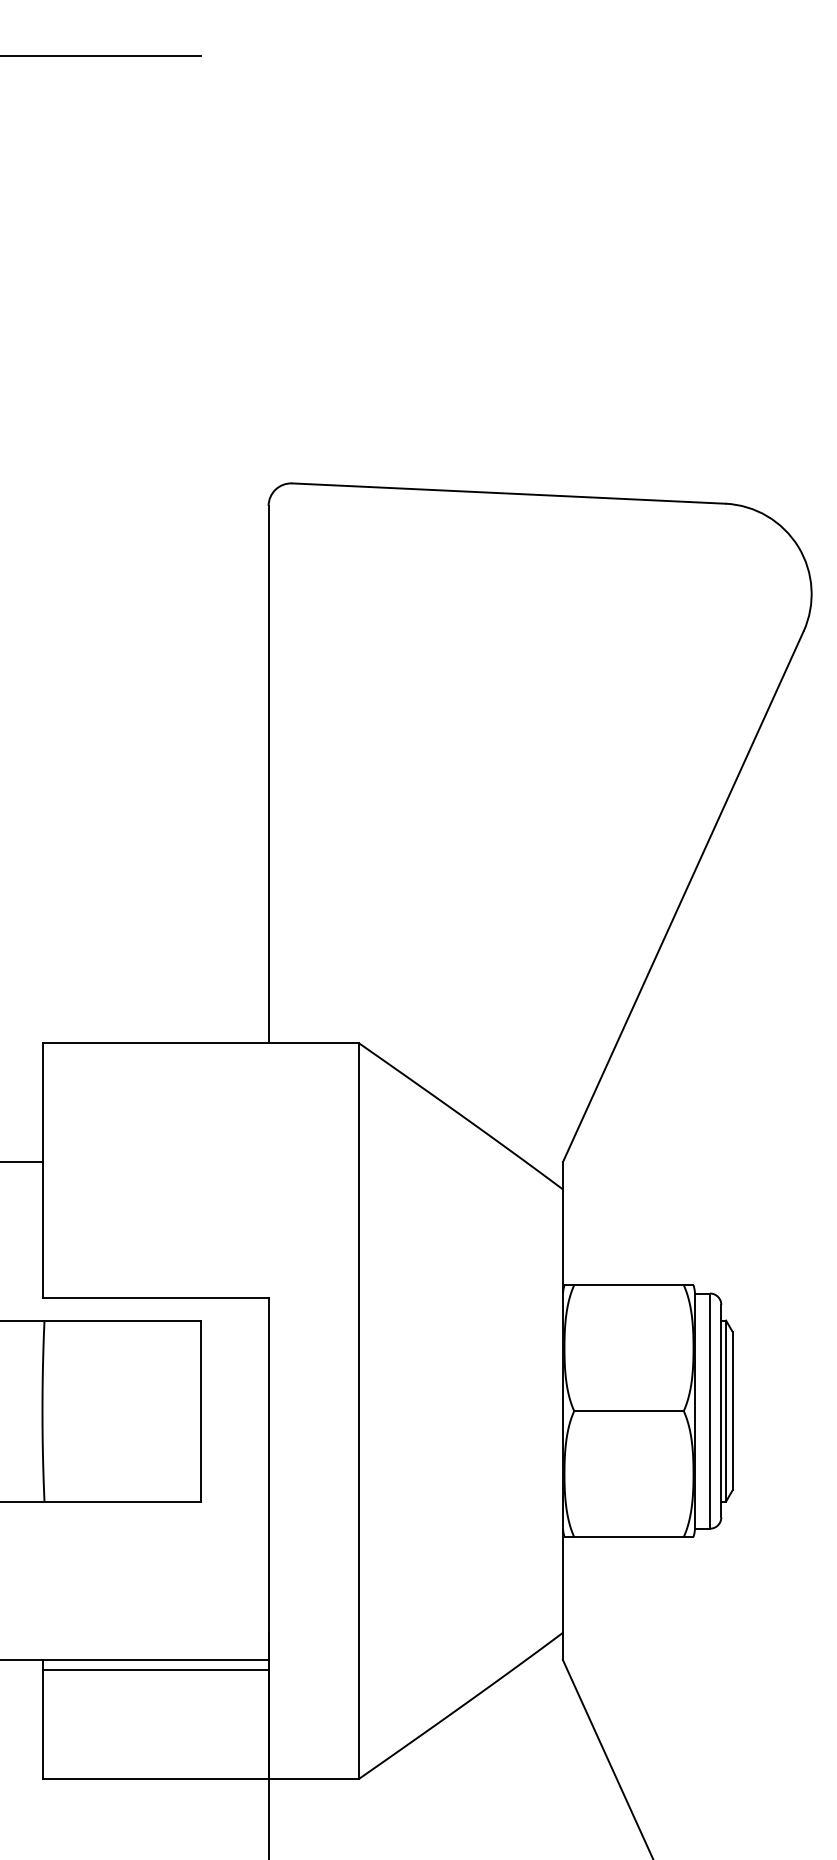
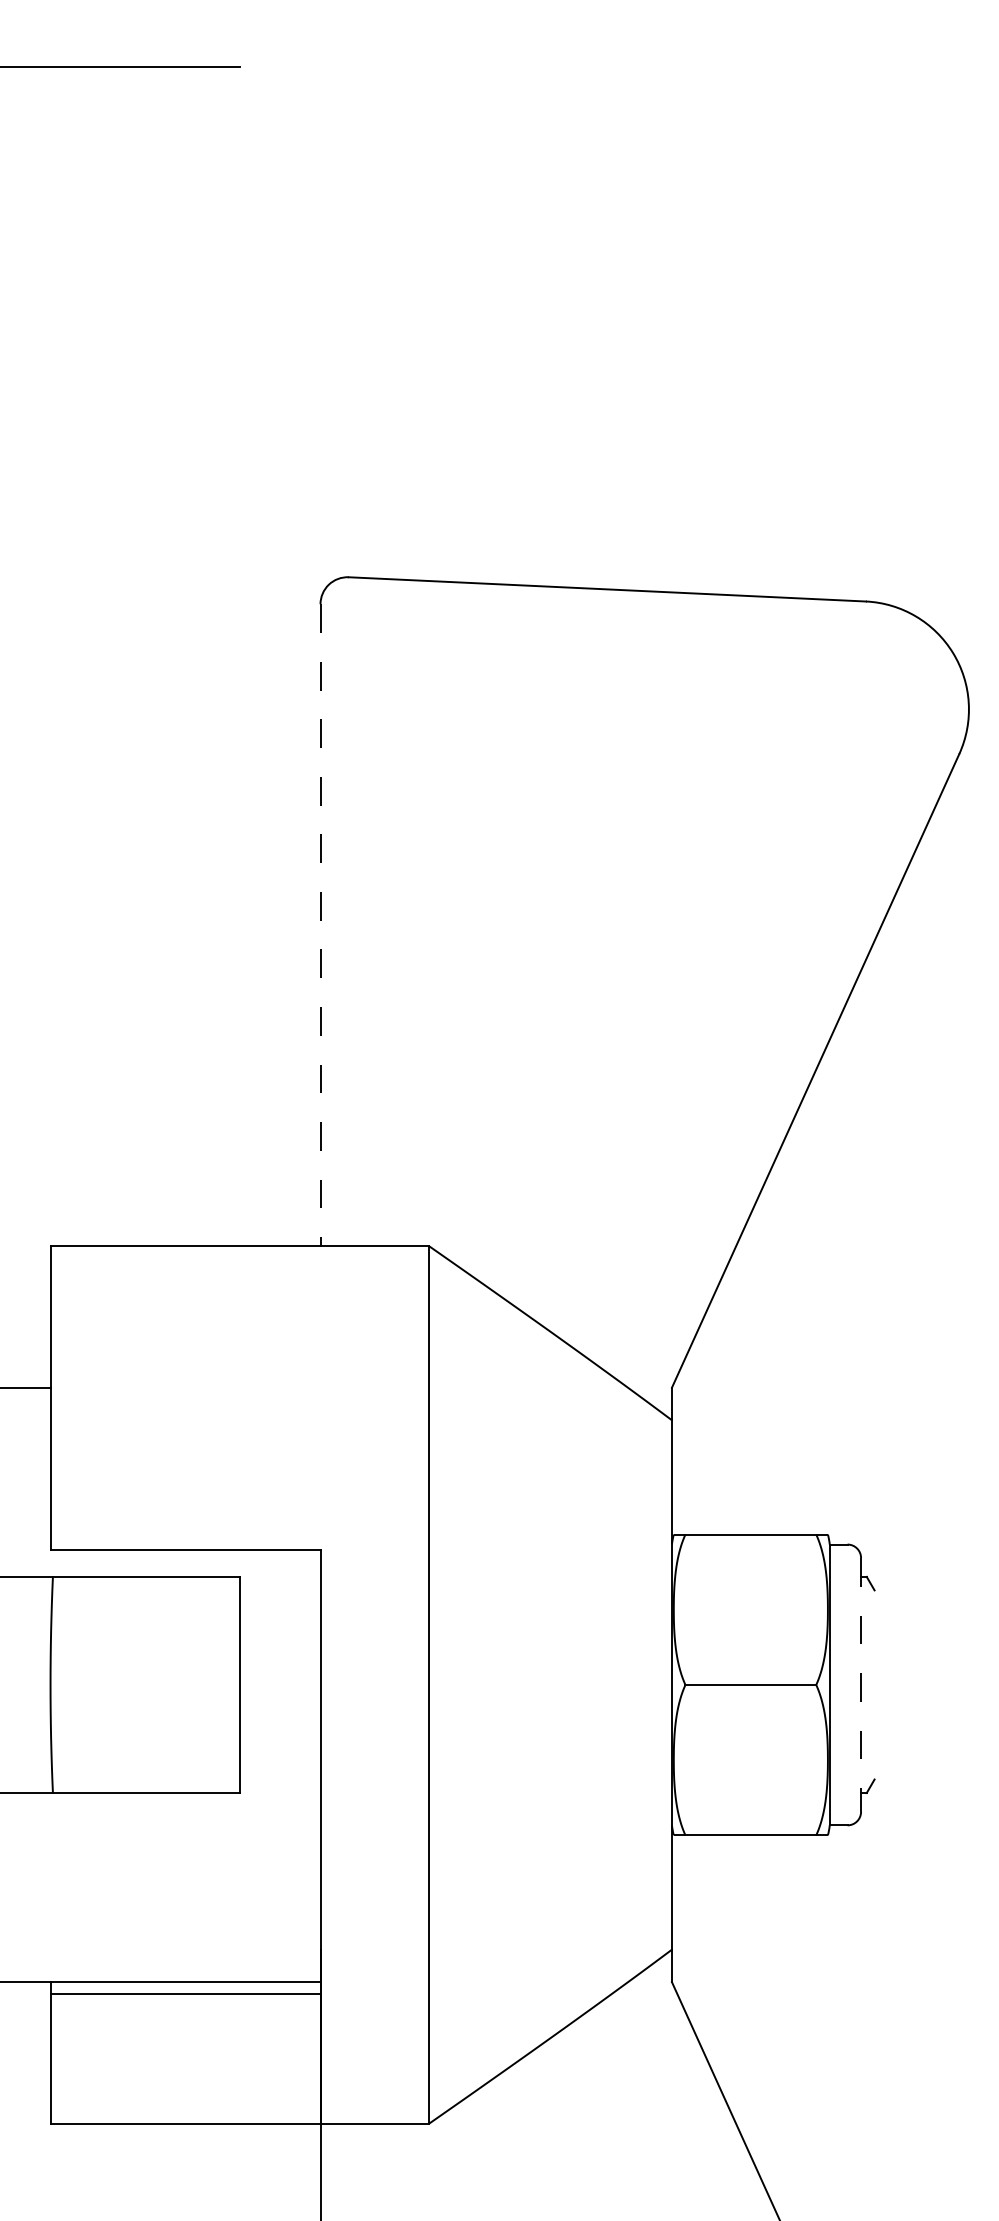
line: (268, 775) -> (320, 925), solid -> dashed
line: (709, 1410) -> (847, 1684), removed
line: (721, 1410) -> (861, 1684), solid -> dashed
line: (725, 1410) -> (866, 1684), removed
line: (732, 1410) -> (874, 1684), removed

